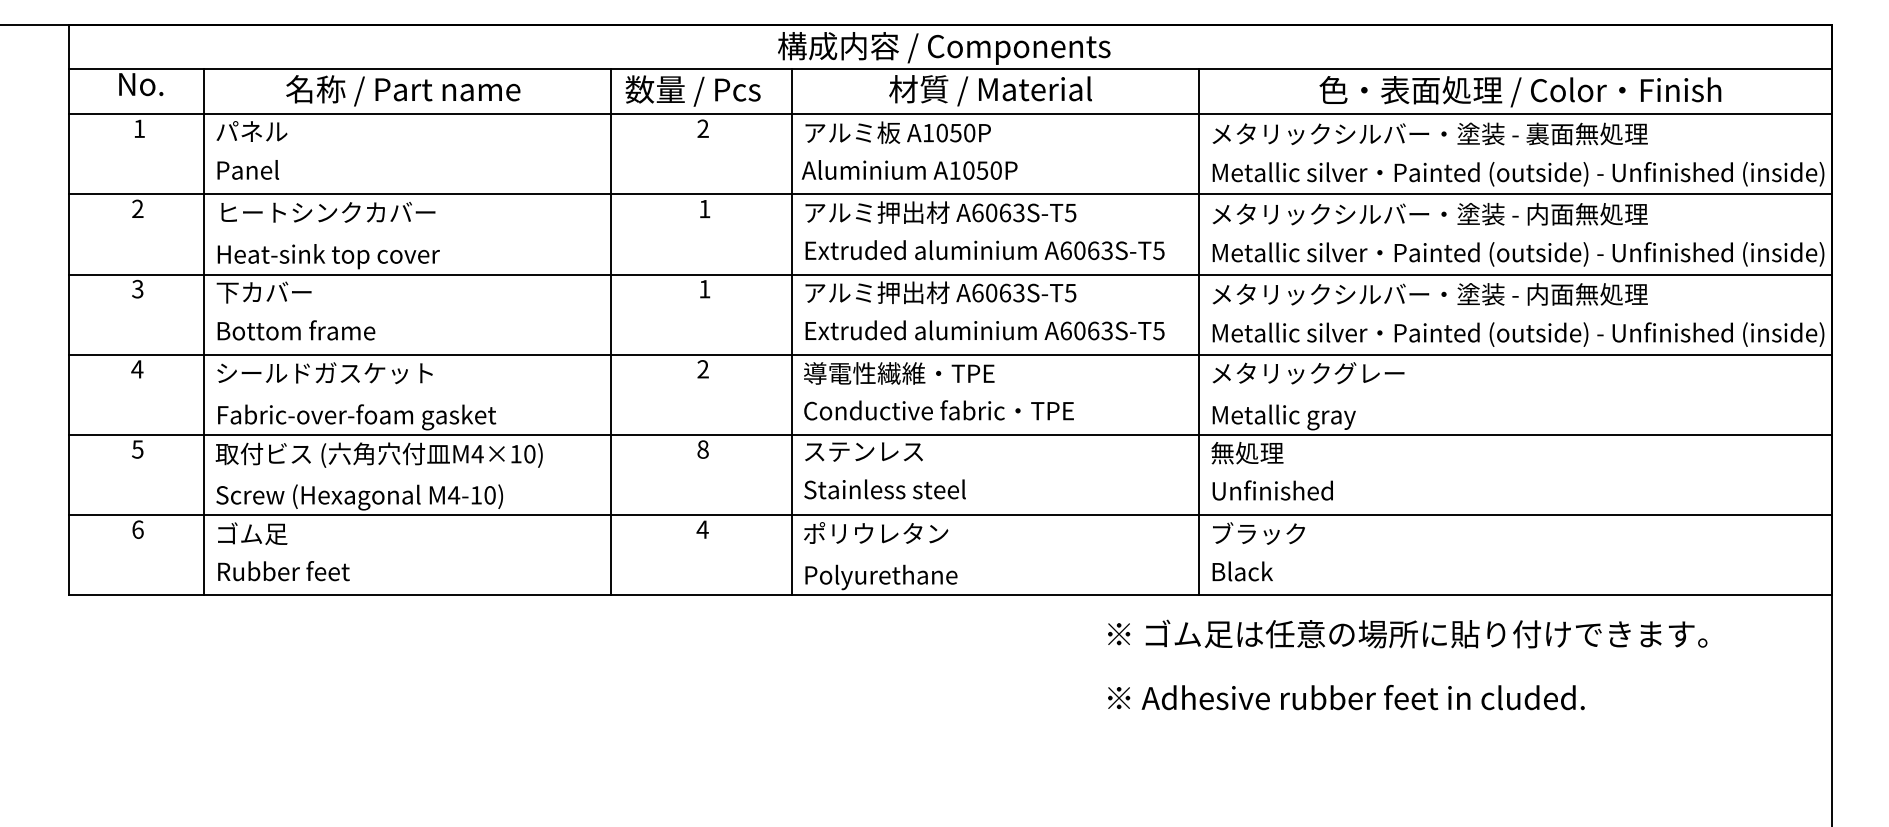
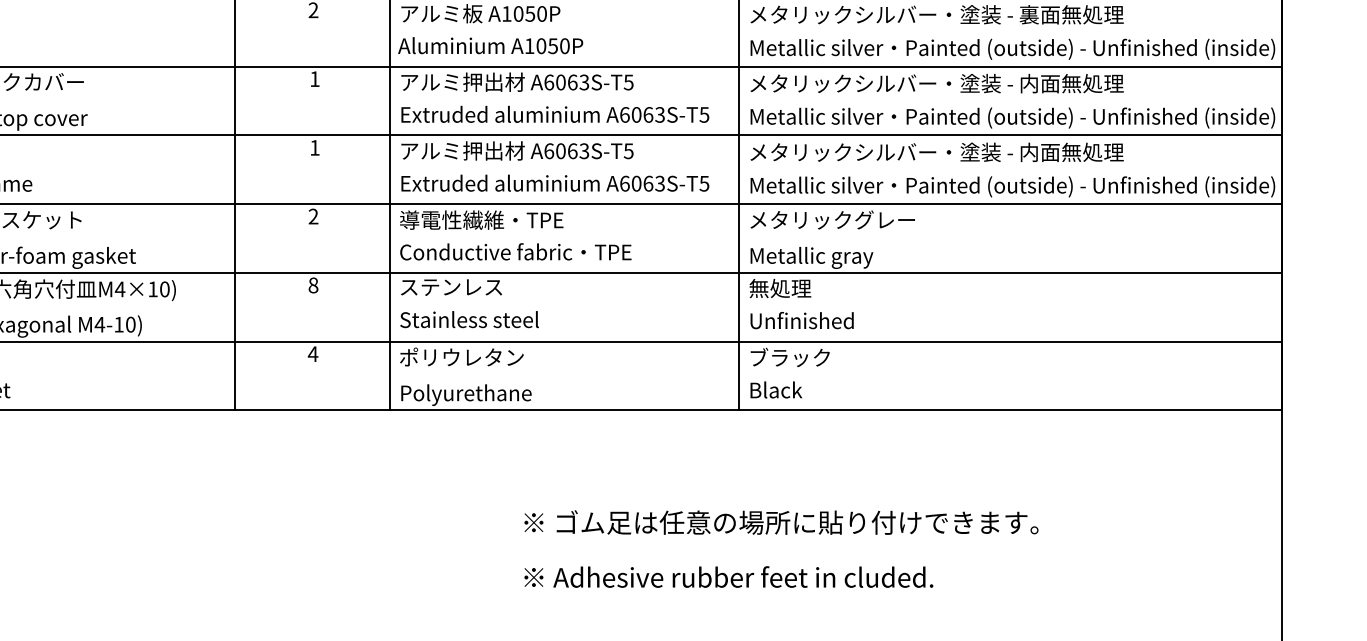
text: (1407, 664) -> (781, 548), moved

